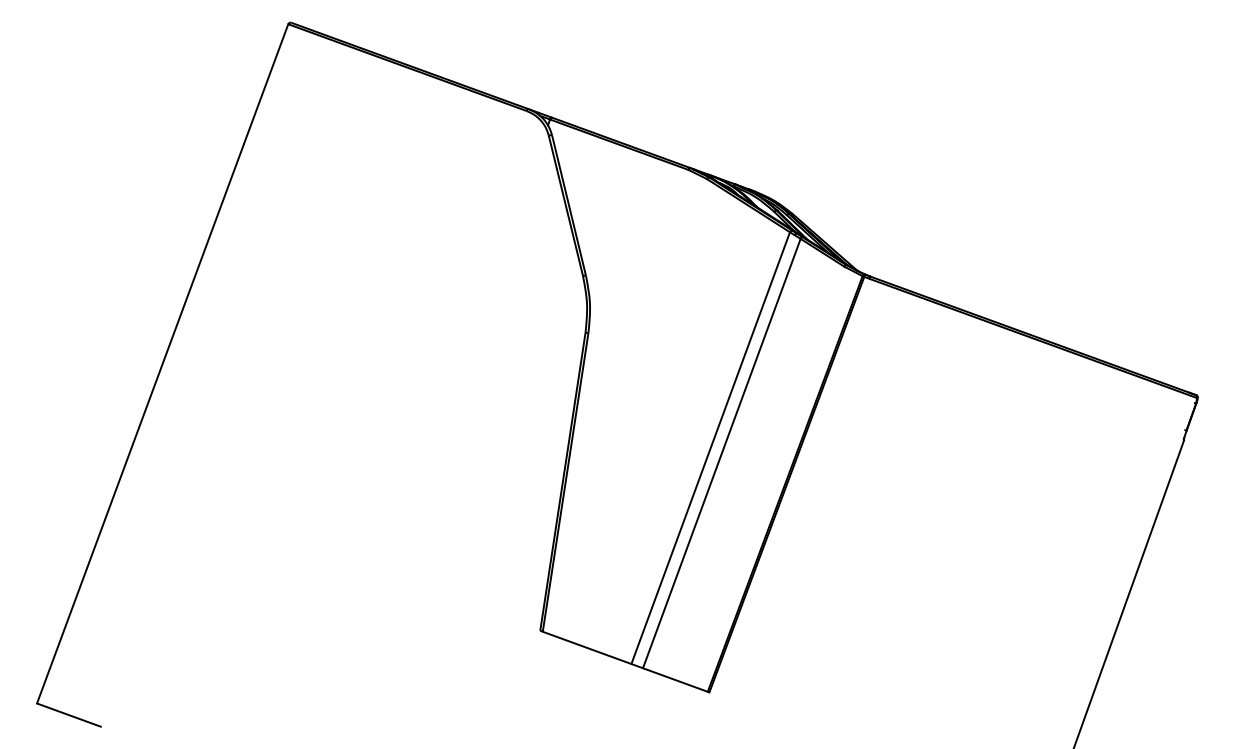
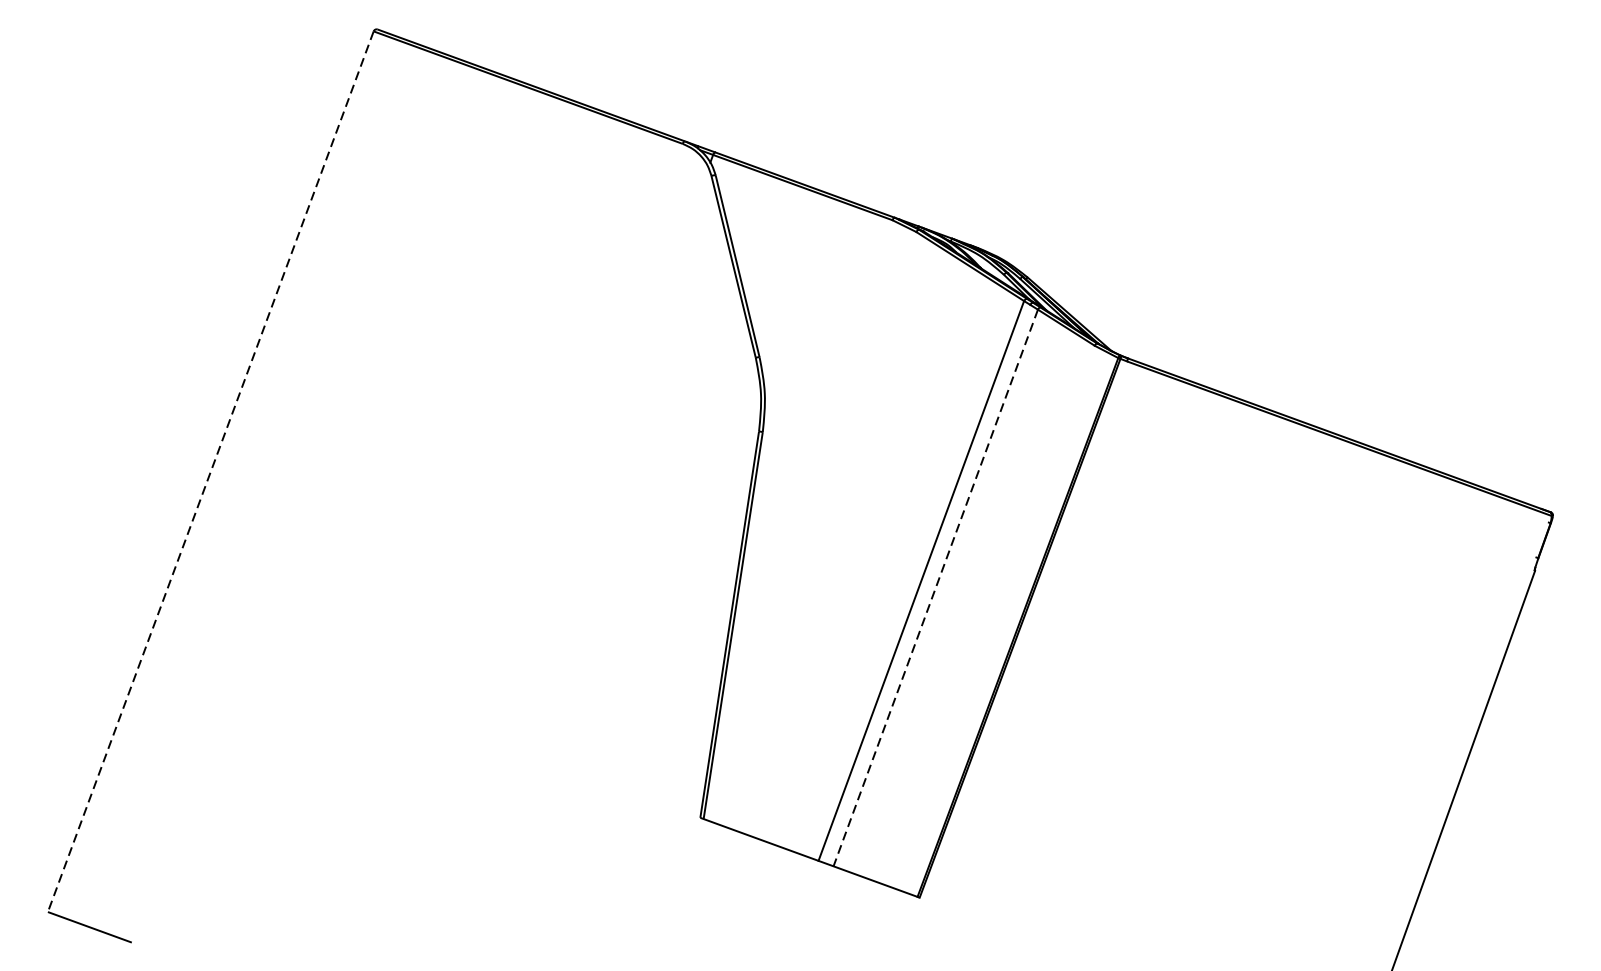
line: (162, 364) -> (210, 472), solid -> dashed
line: (721, 453) -> (935, 587), solid -> dashed

